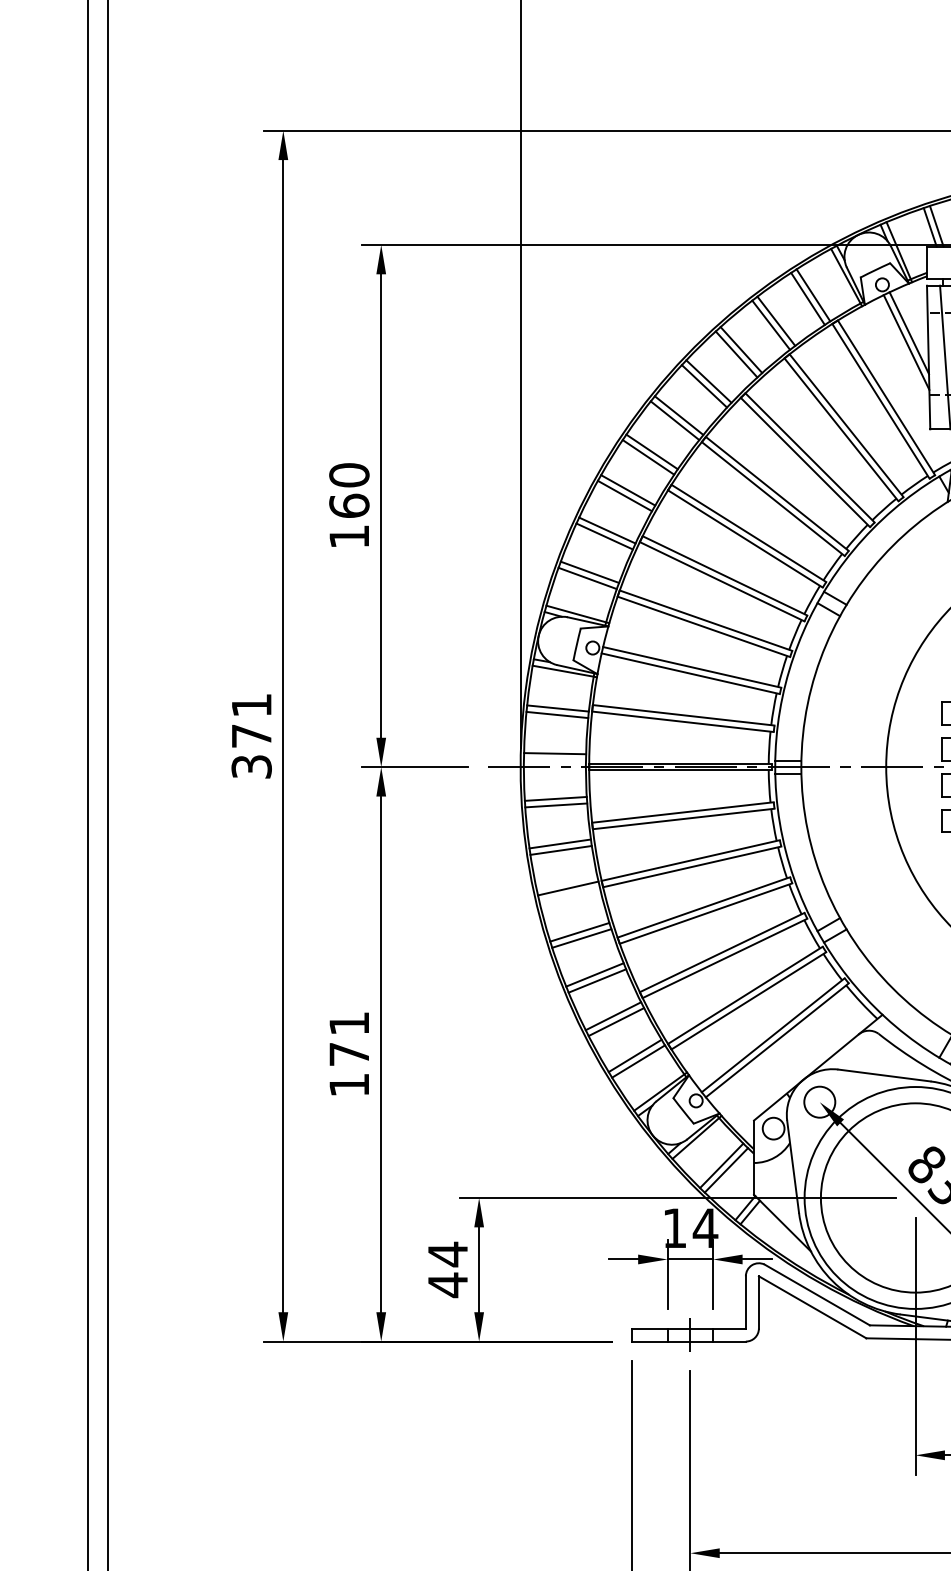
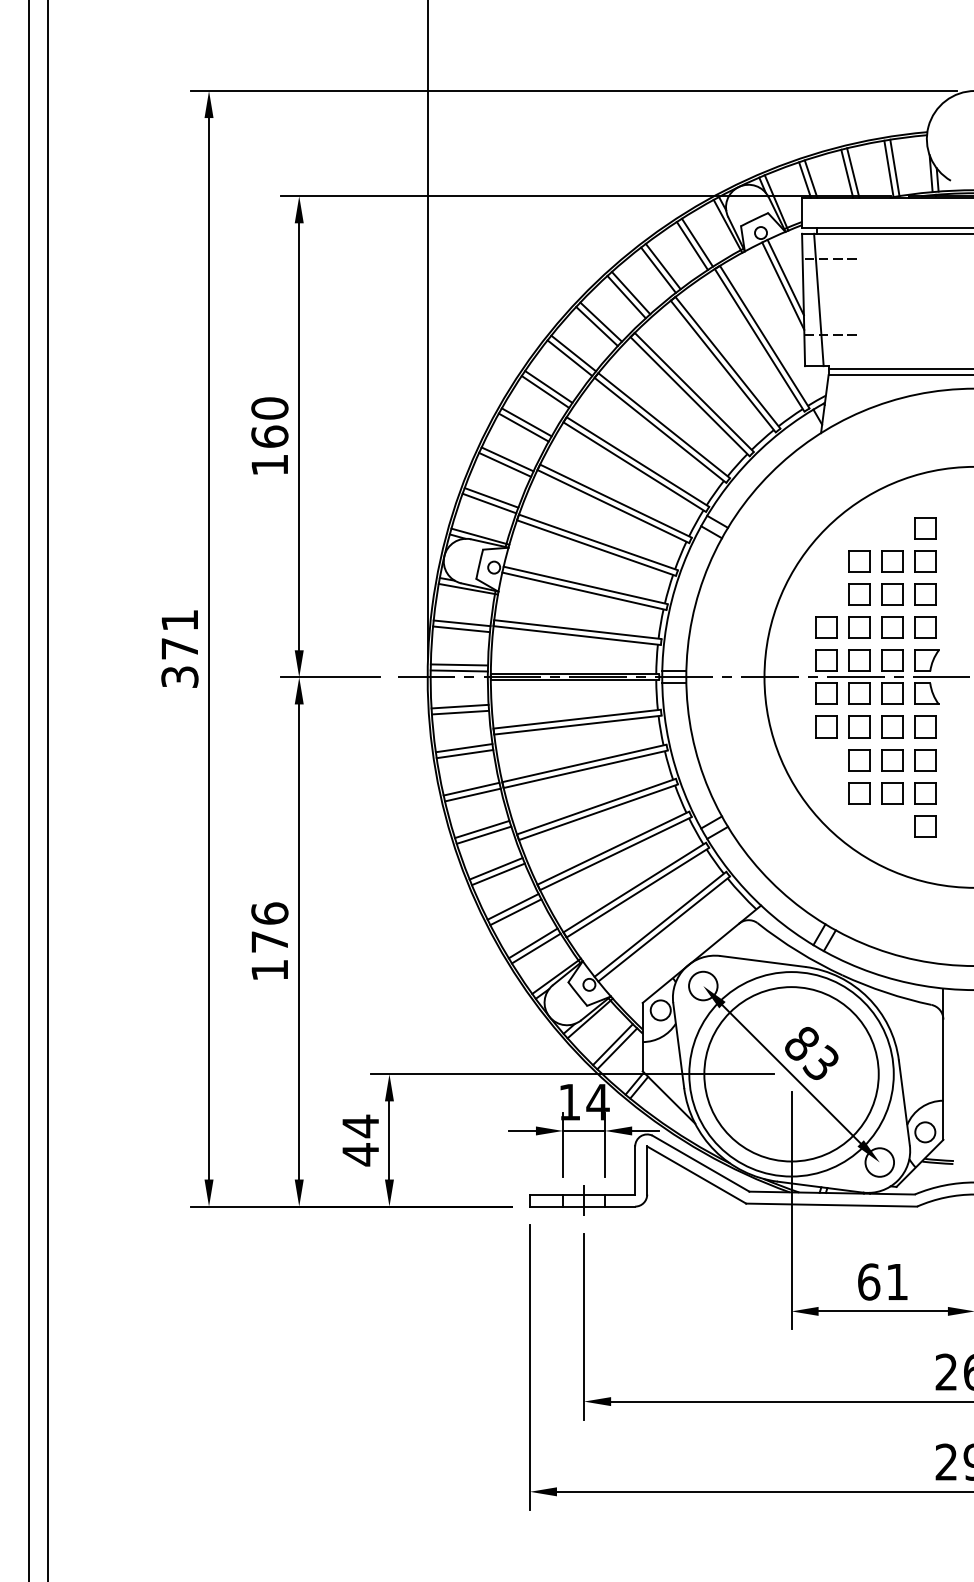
line: (554, 759) -> (458, 670), added
line: (569, 894) -> (472, 794), added
text: (348, 1023) -> (269, 913), 171 -> 176

